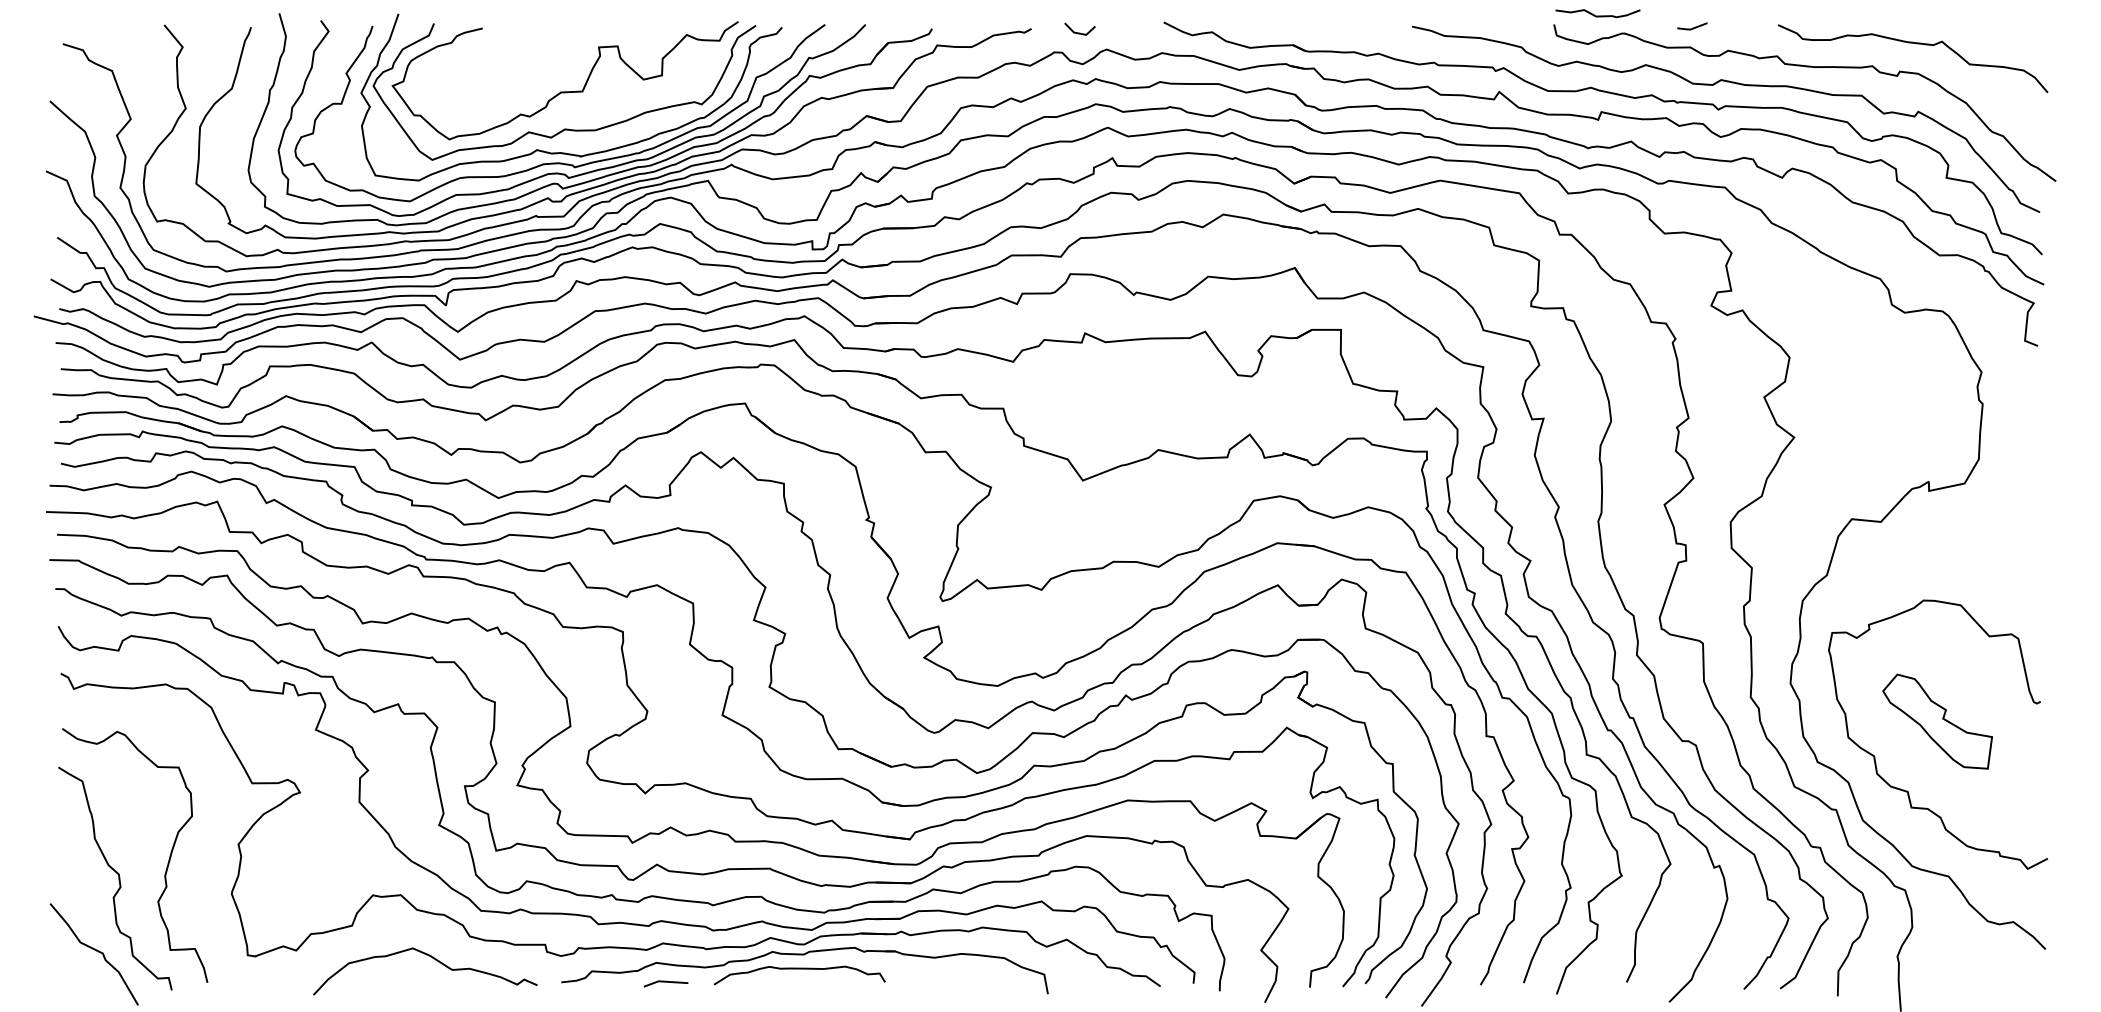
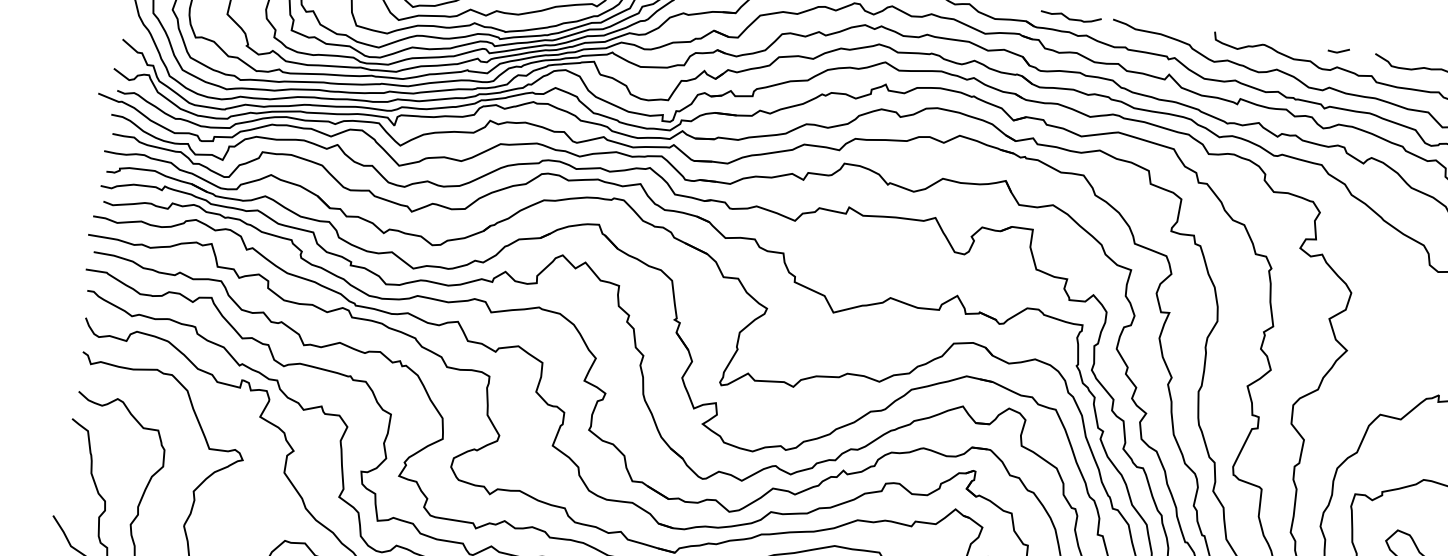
curve: (1597, 15) -> (1070, 18), moved
line: (1692, 27) -> (1338, 51), moved

